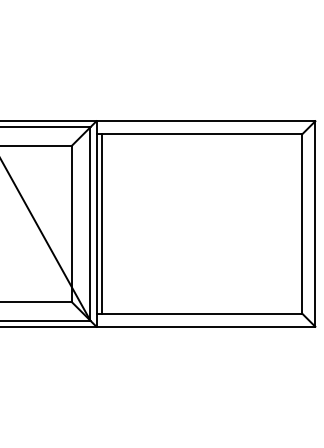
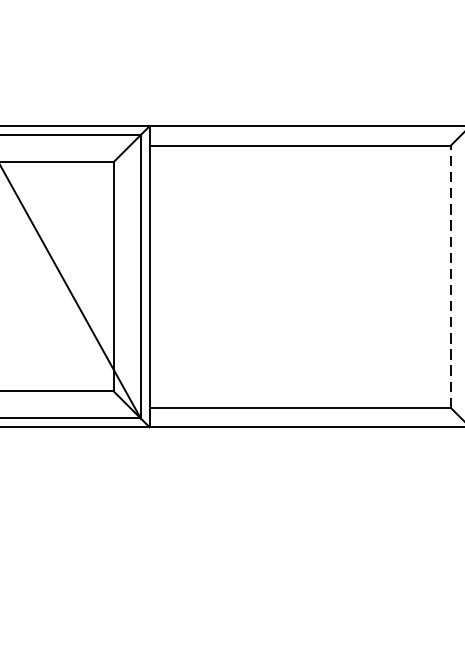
line: (101, 223) -> (156, 276), removed
line: (302, 224) -> (451, 277), solid -> dashed

